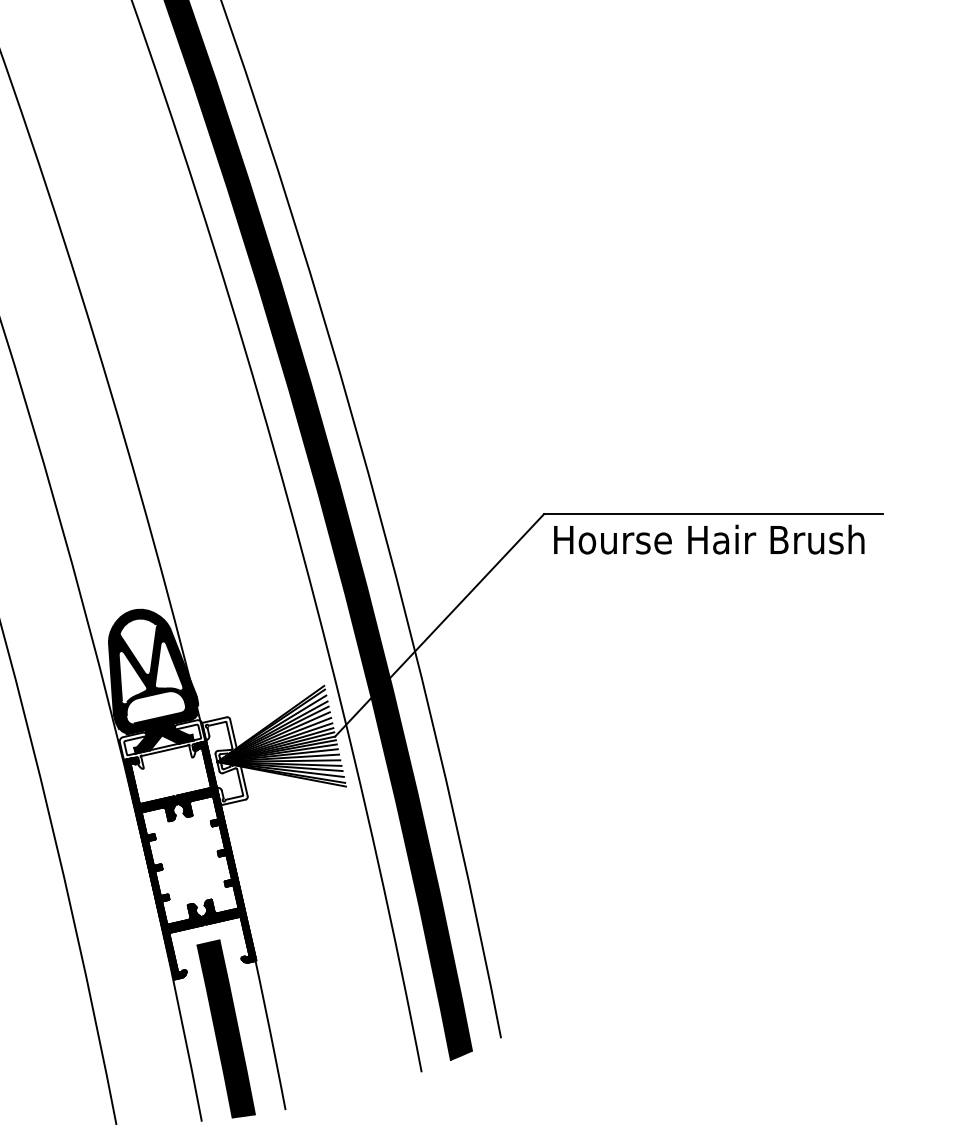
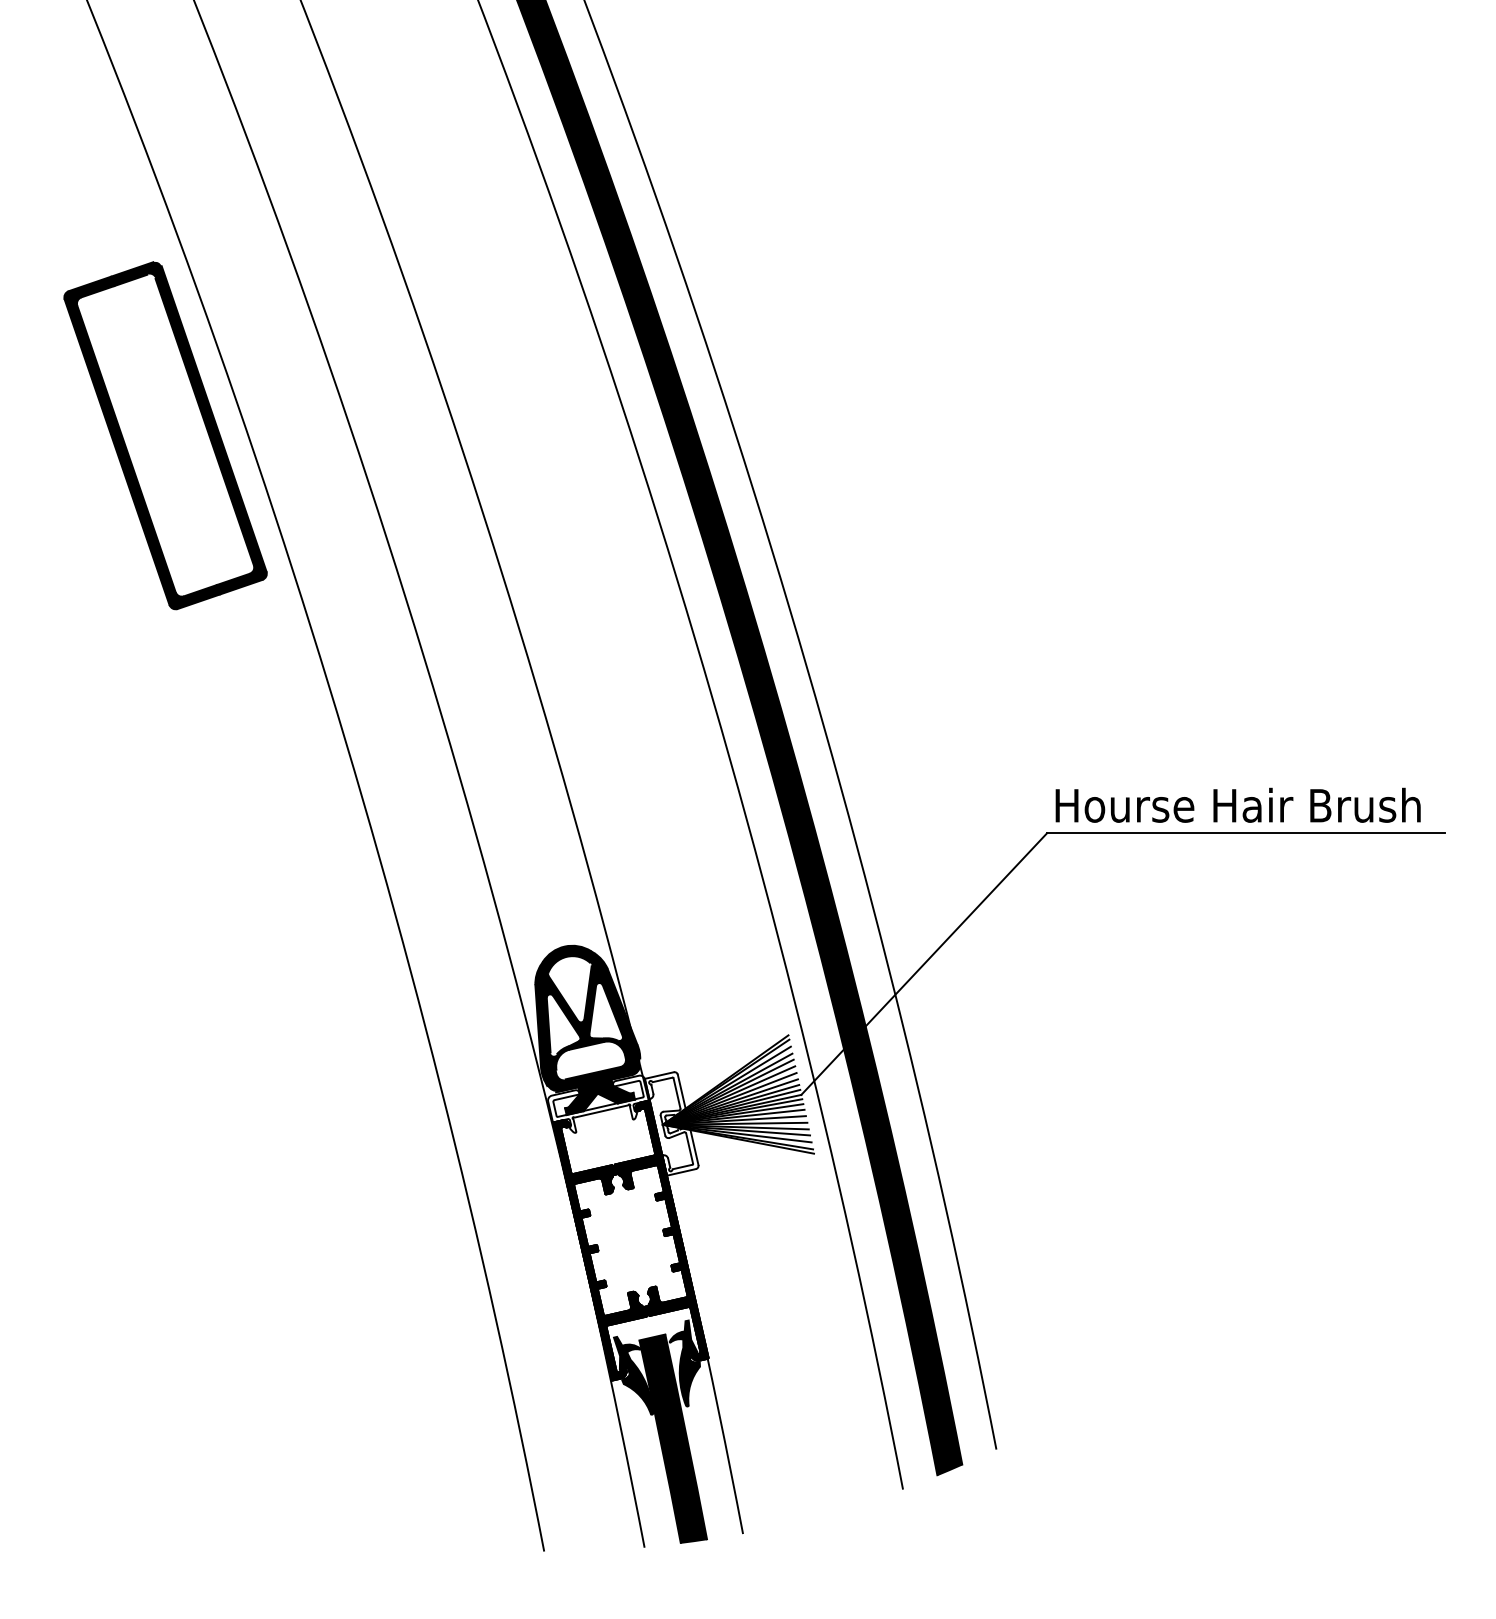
text: (708, 538) -> (1237, 804), moved
fill: (235, 965) -> (684, 1363), added
fill: (192, 975) -> (633, 1375), added

